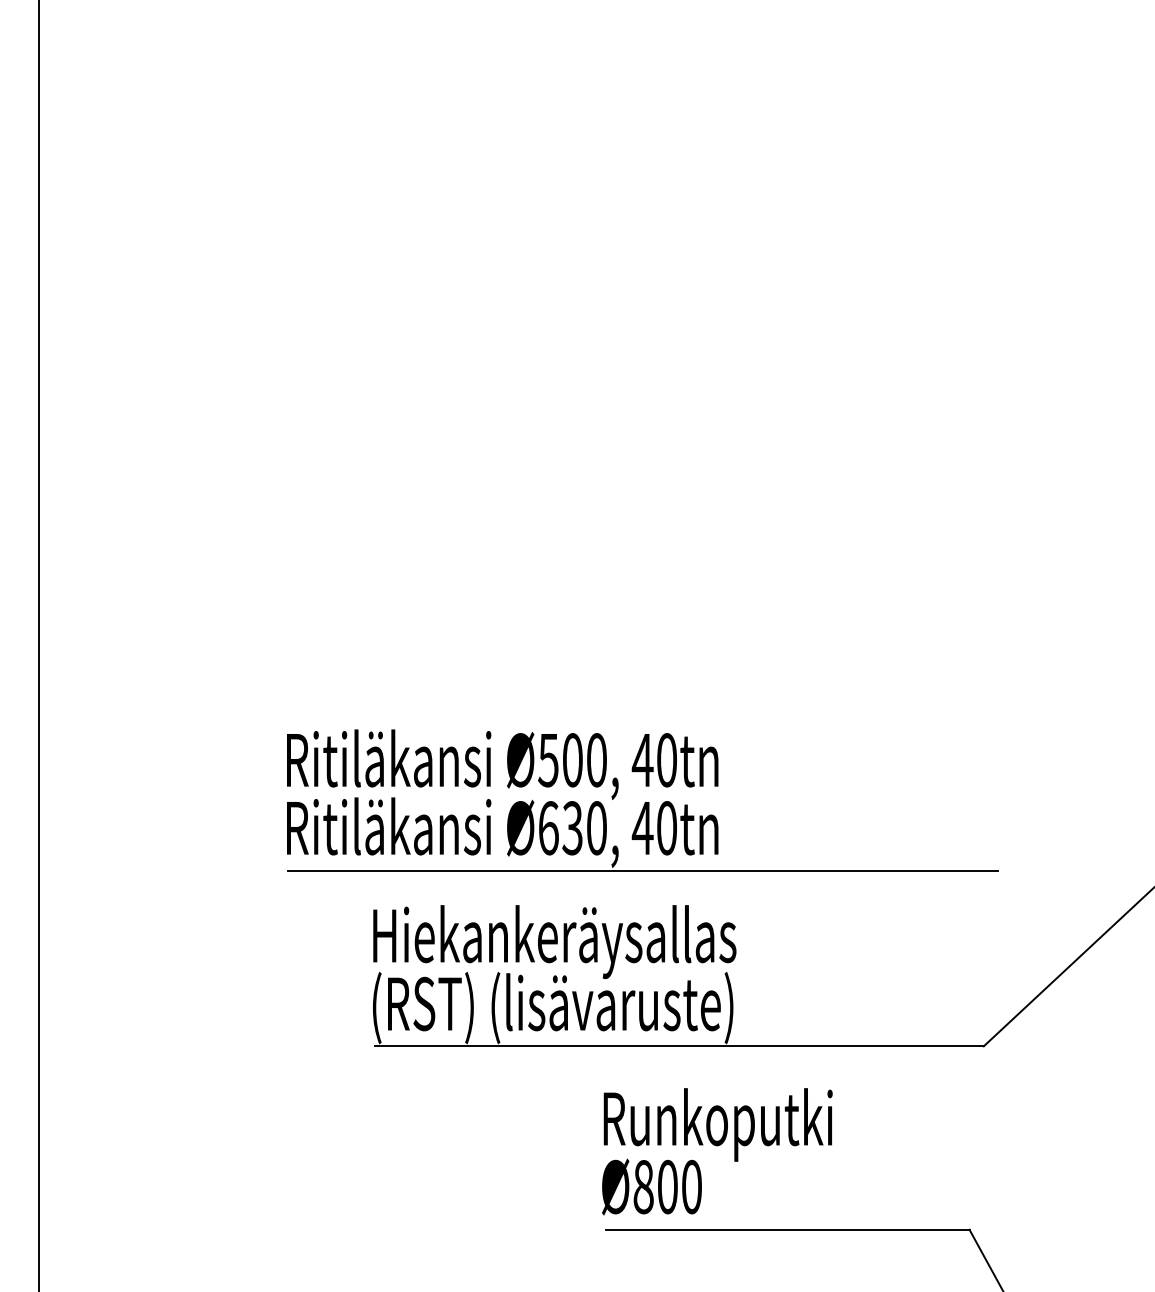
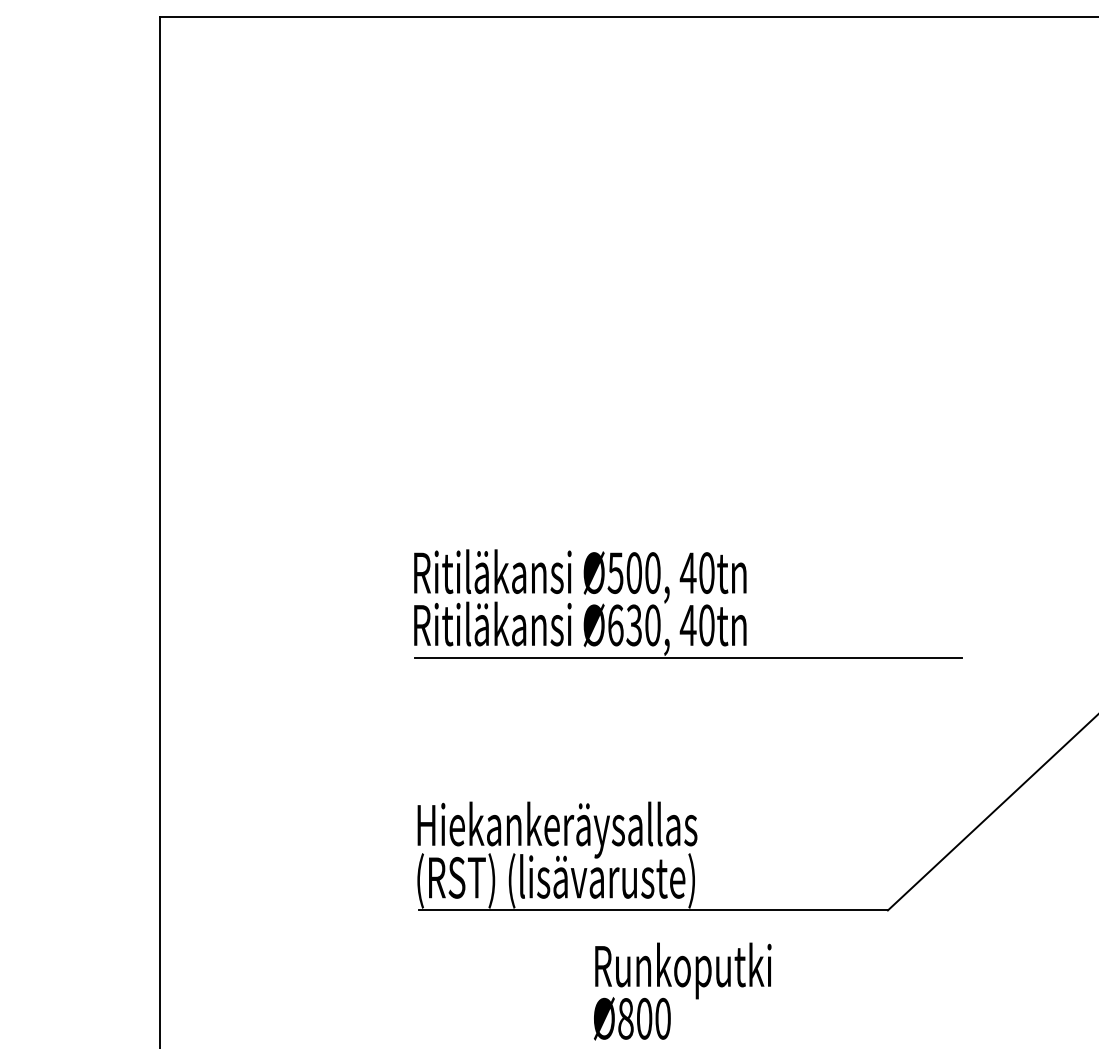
part: (643, 799) -> (688, 603), moved

